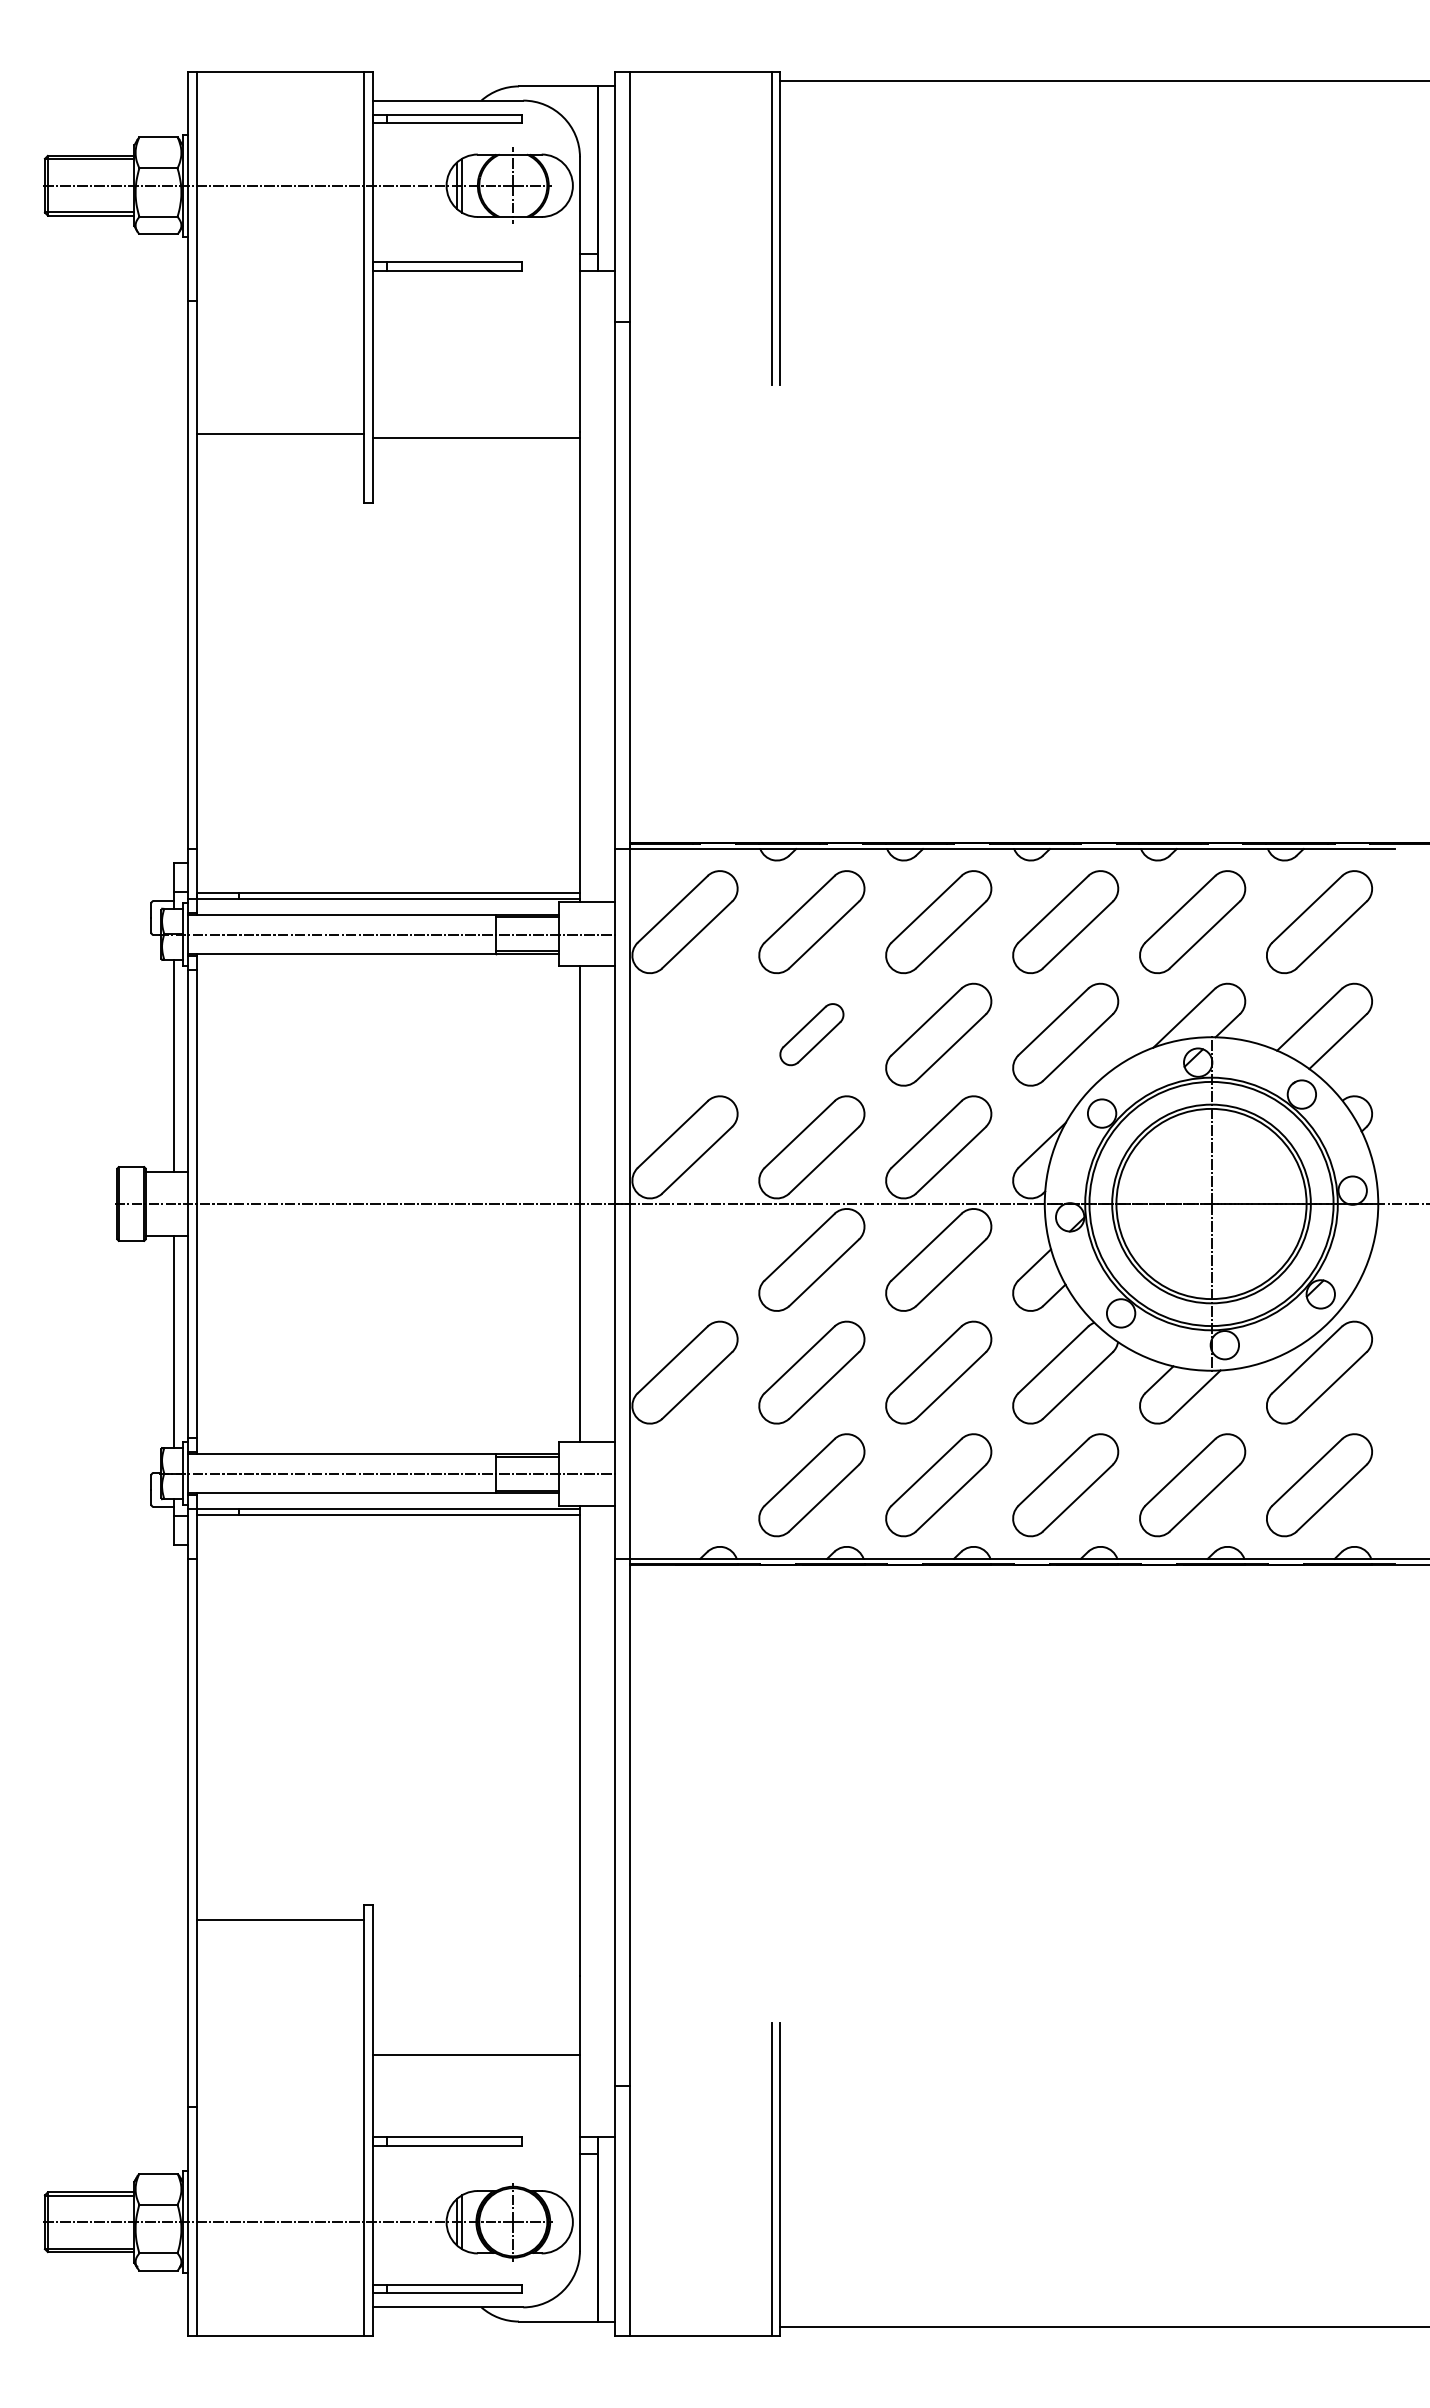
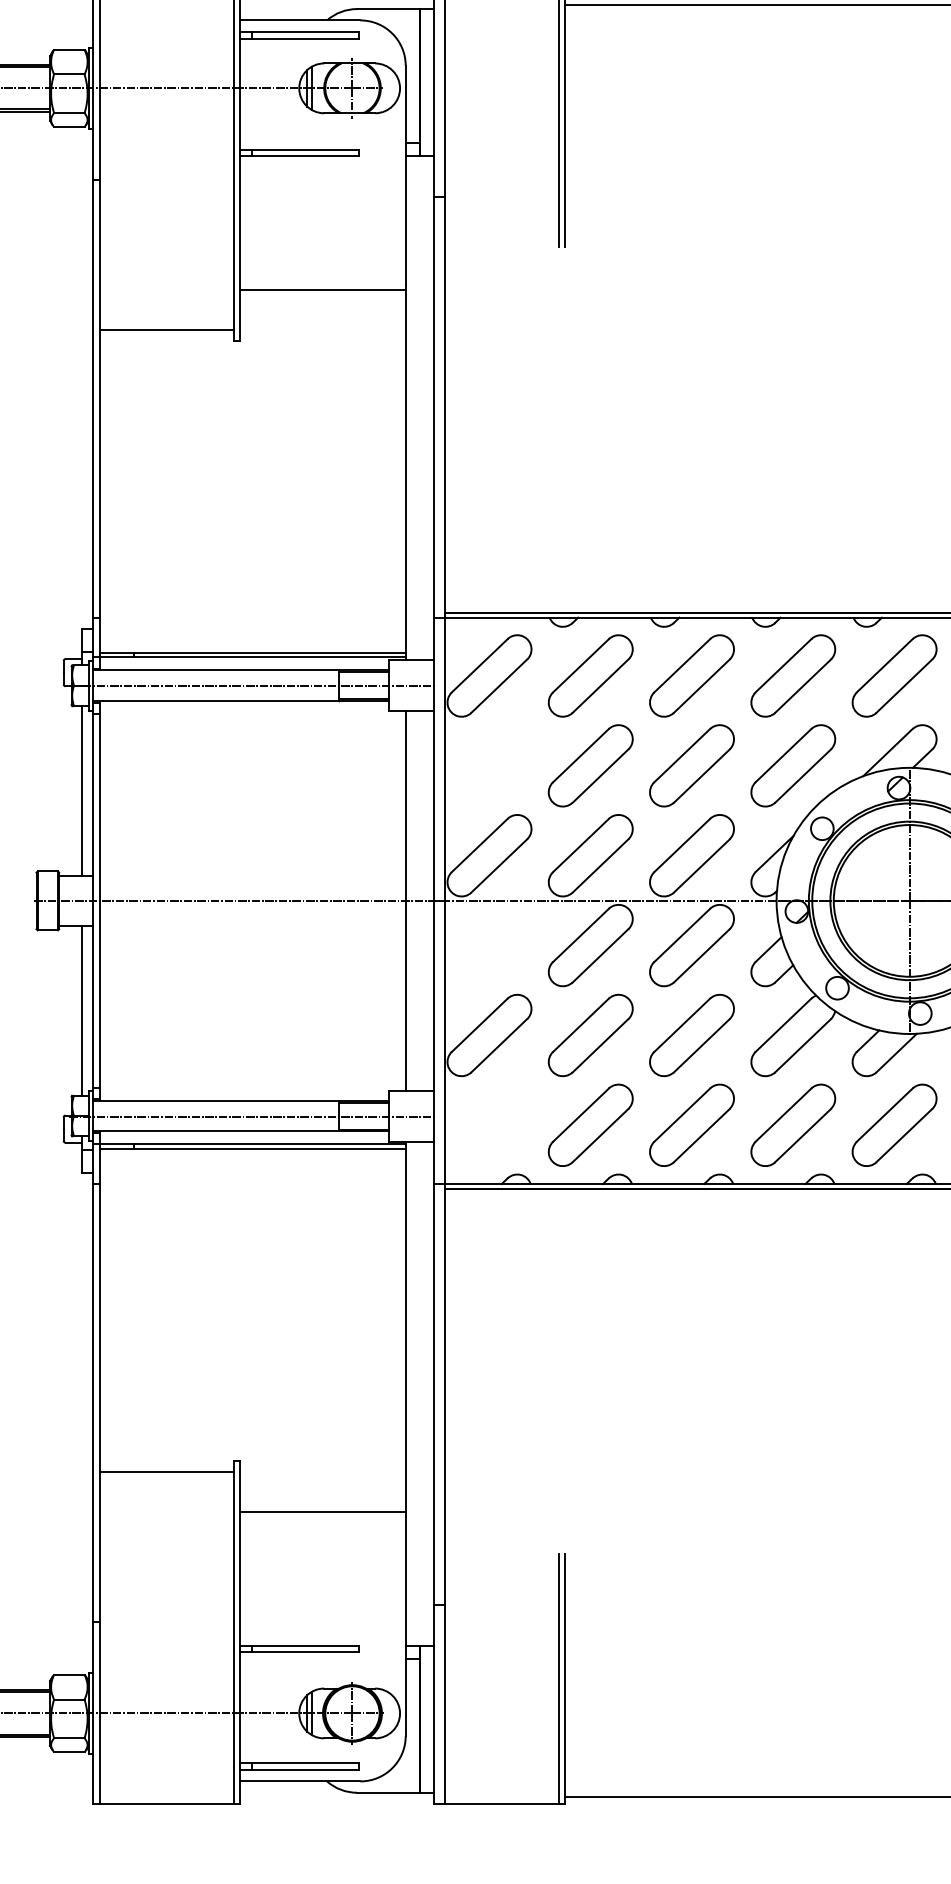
line: (280, 434) -> (166, 329), moved
part: (811, 1034) -> (590, 765), size x1.67
line: (476, 2054) -> (323, 1511), moved

